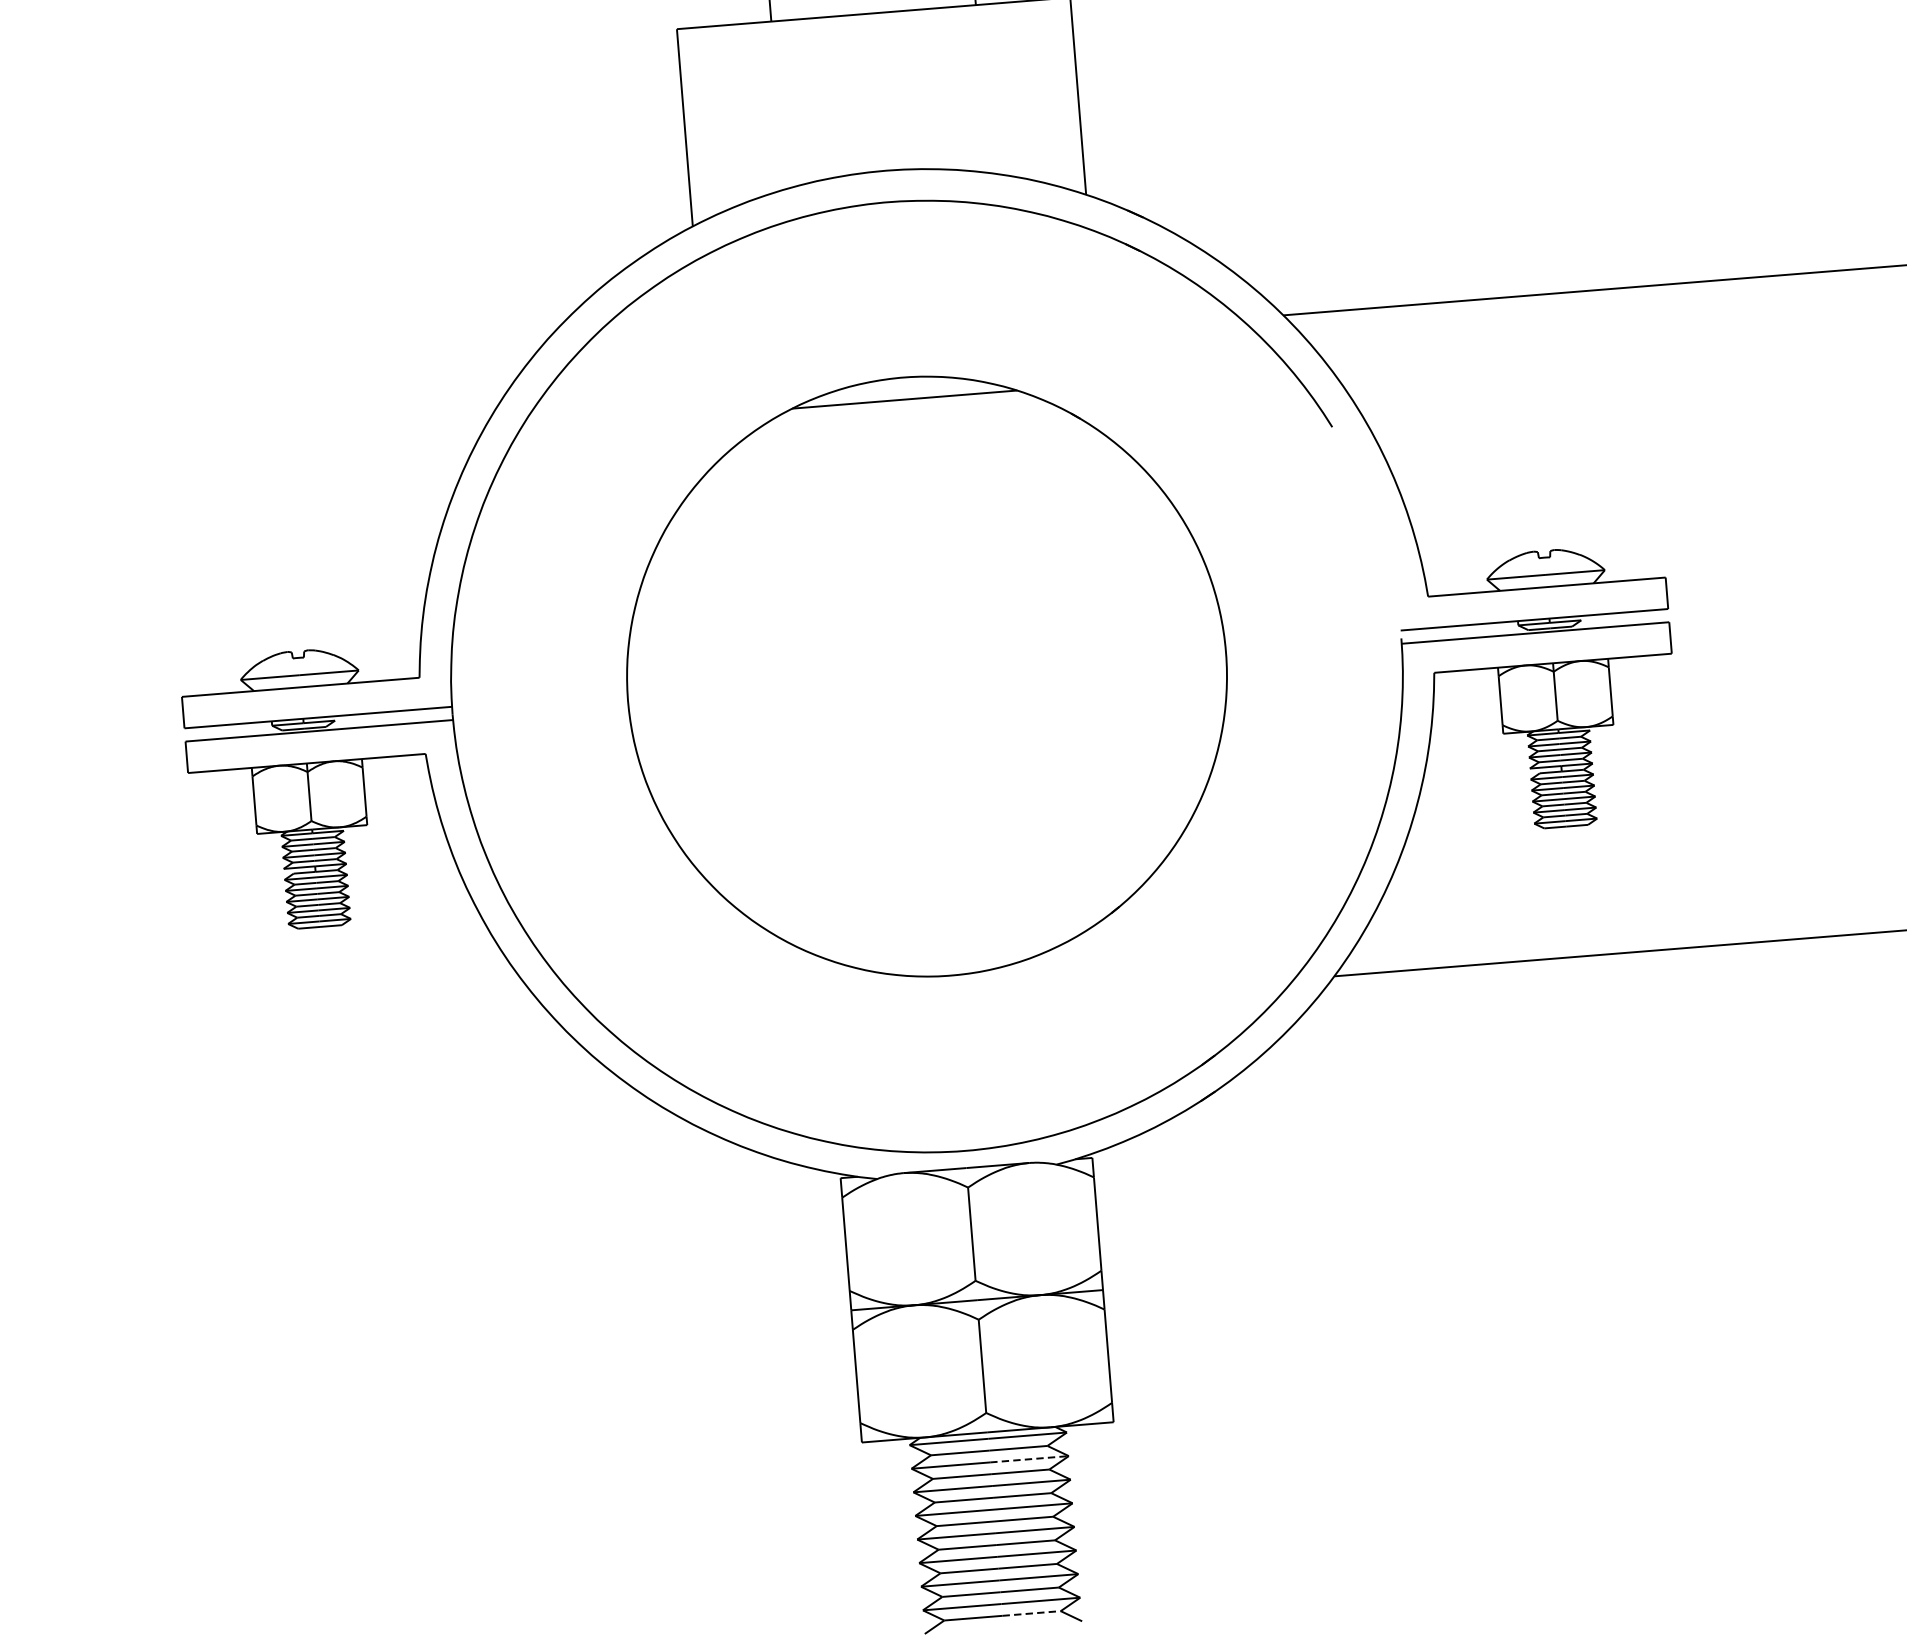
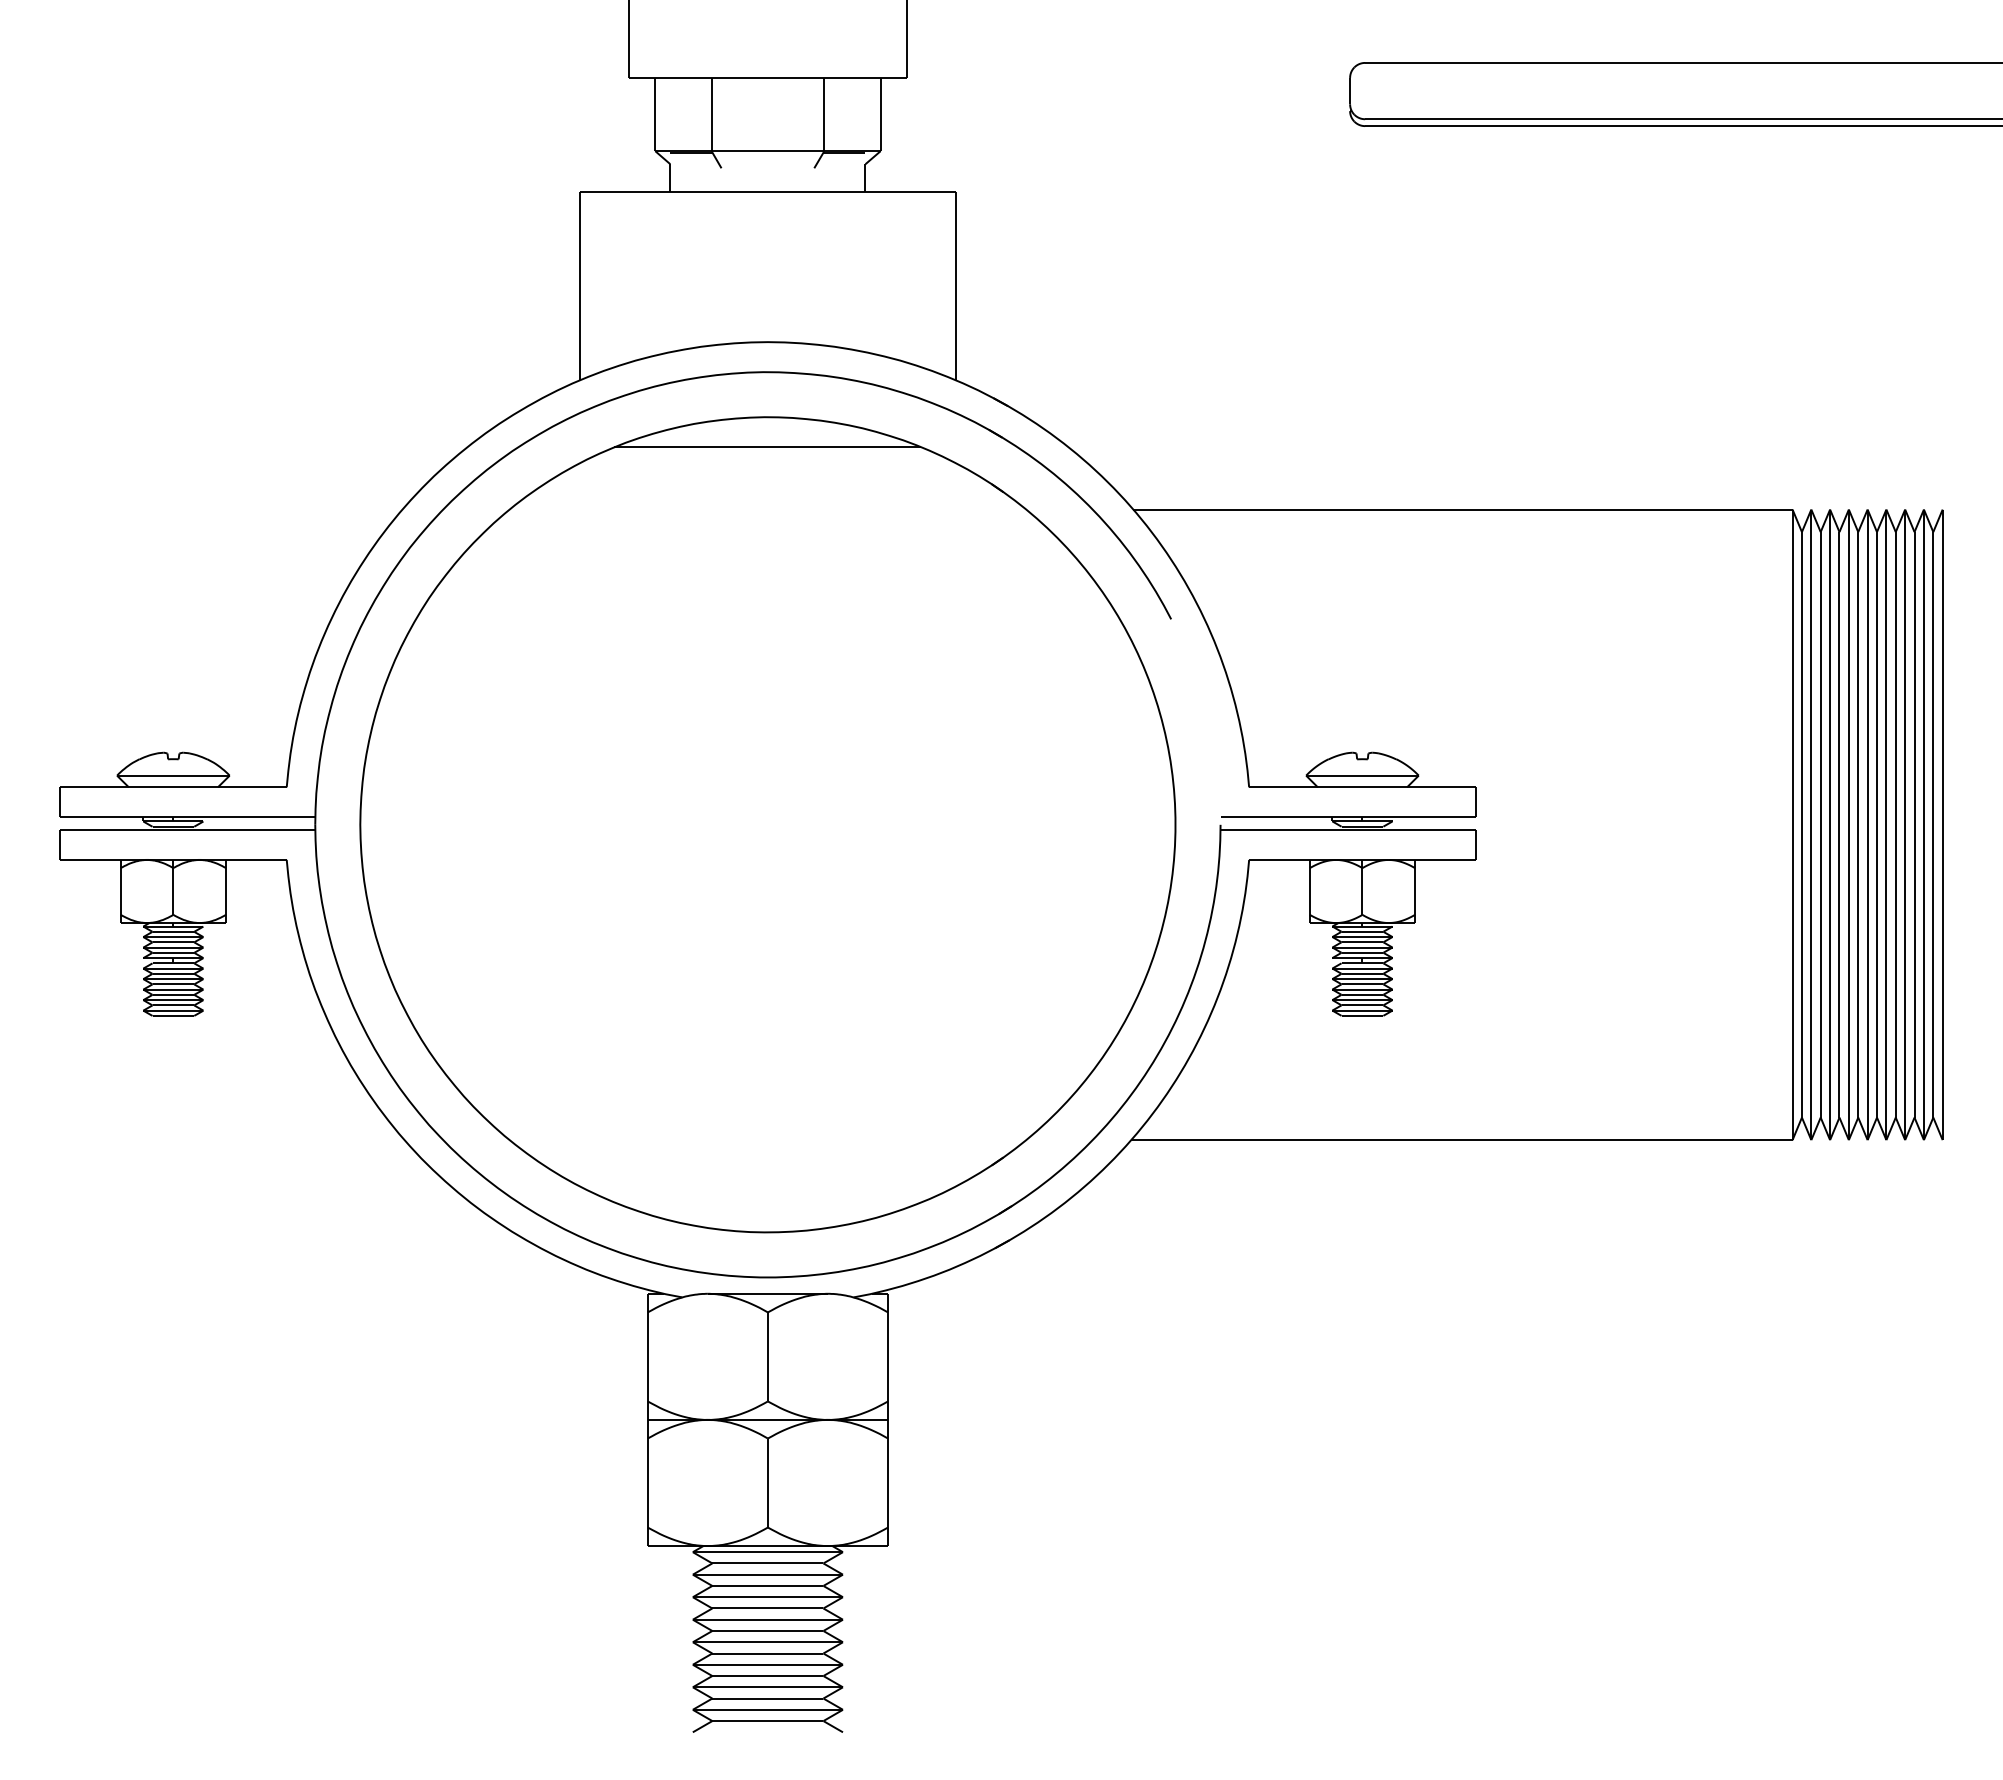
part: (926, 676) -> (767, 824), size x1.43
line: (1029, 1459) -> (805, 1574), dashed -> solid
line: (1031, 1613) -> (795, 1721), dashed -> solid

